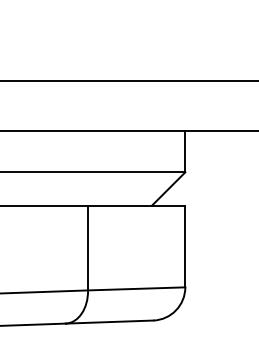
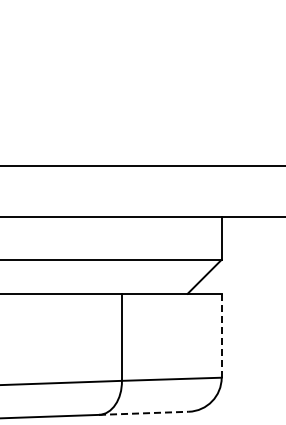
line: (185, 246) -> (221, 335), solid -> dashed
line: (109, 322) -> (143, 413), solid -> dashed

